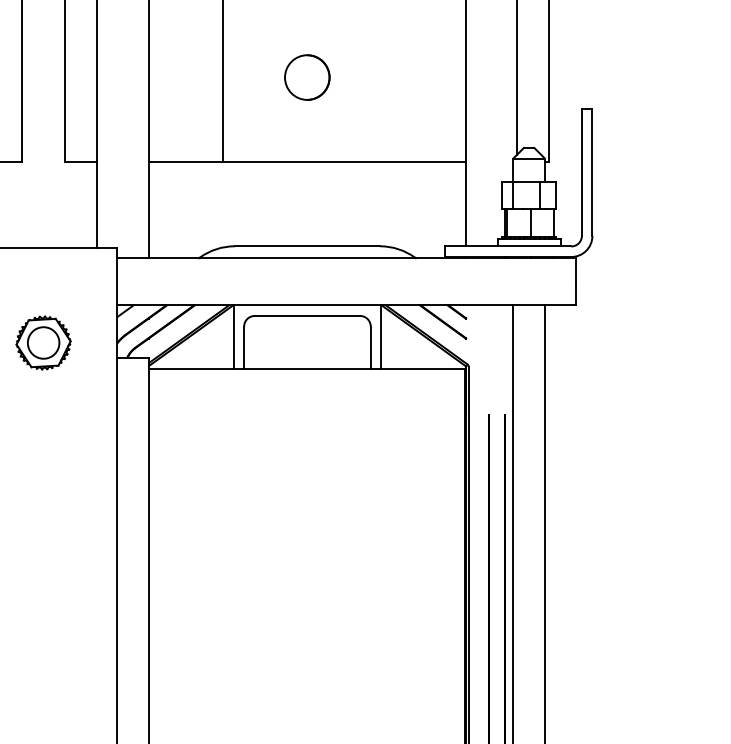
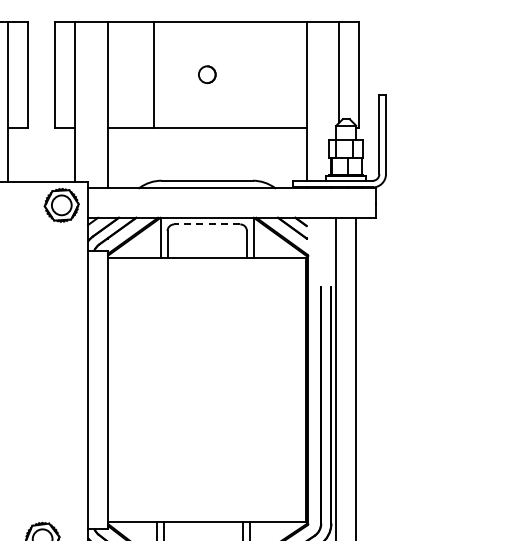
circle: (307, 76) -> (207, 74), size x0.6
line: (306, 316) -> (206, 224), solid -> dashed
part: (43, 343) -> (61, 205), moved

